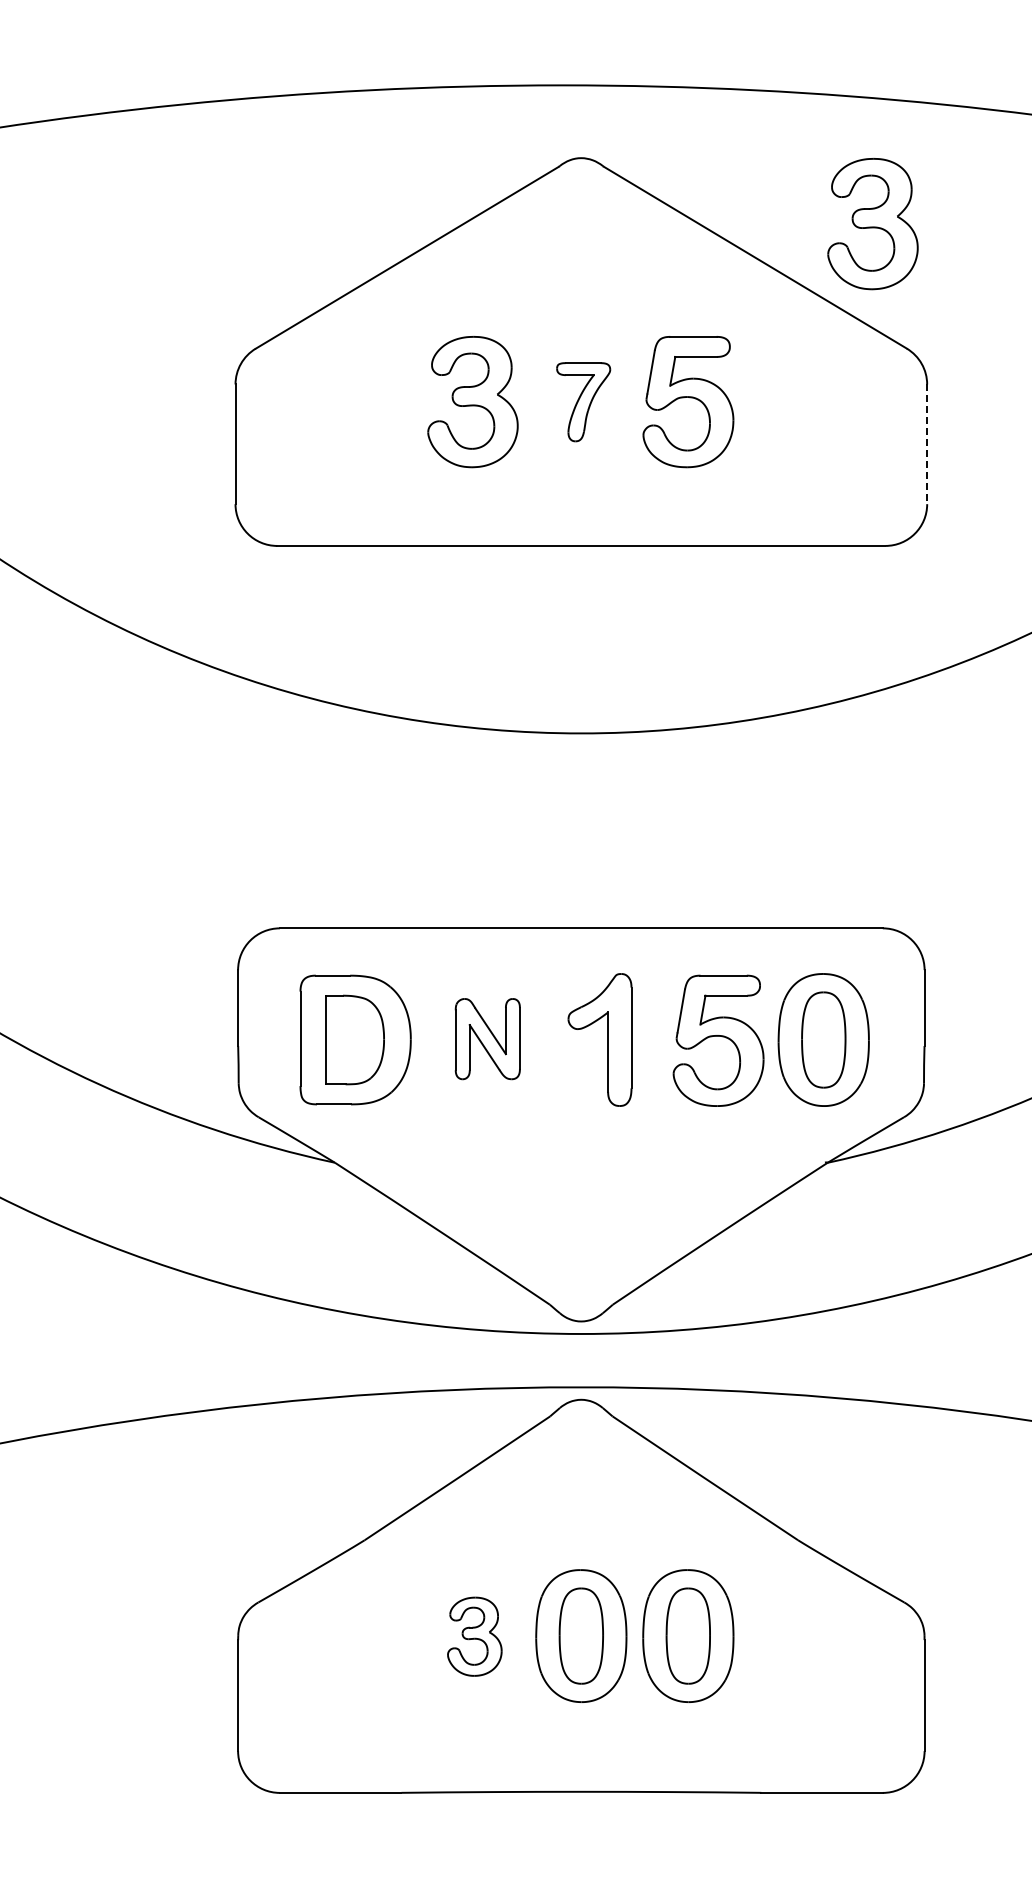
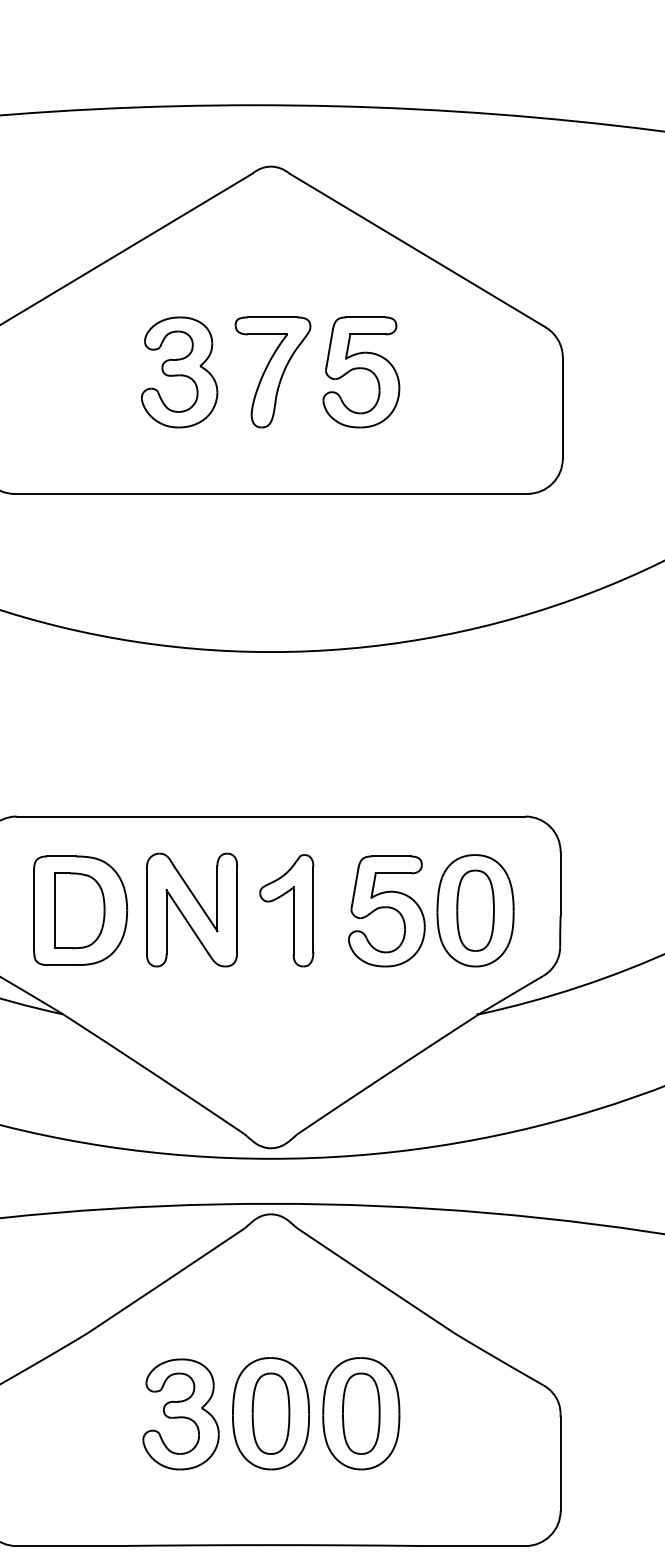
part: (872, 224) -> (516, 222), removed
part: (583, 402) -> (272, 372), size x1.67
line: (927, 444) -> (563, 408), dashed -> solid
part: (487, 1038) -> (191, 909), size x1.67
part: (474, 1636) -> (180, 1414), size x1.67

